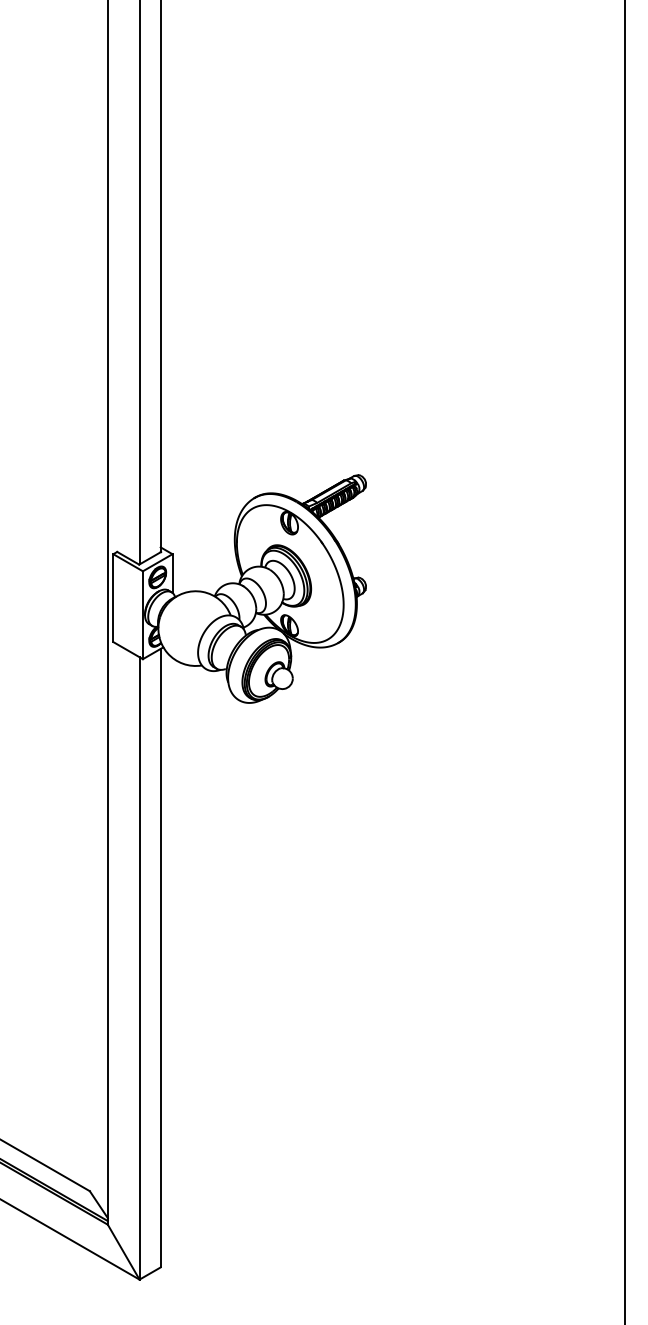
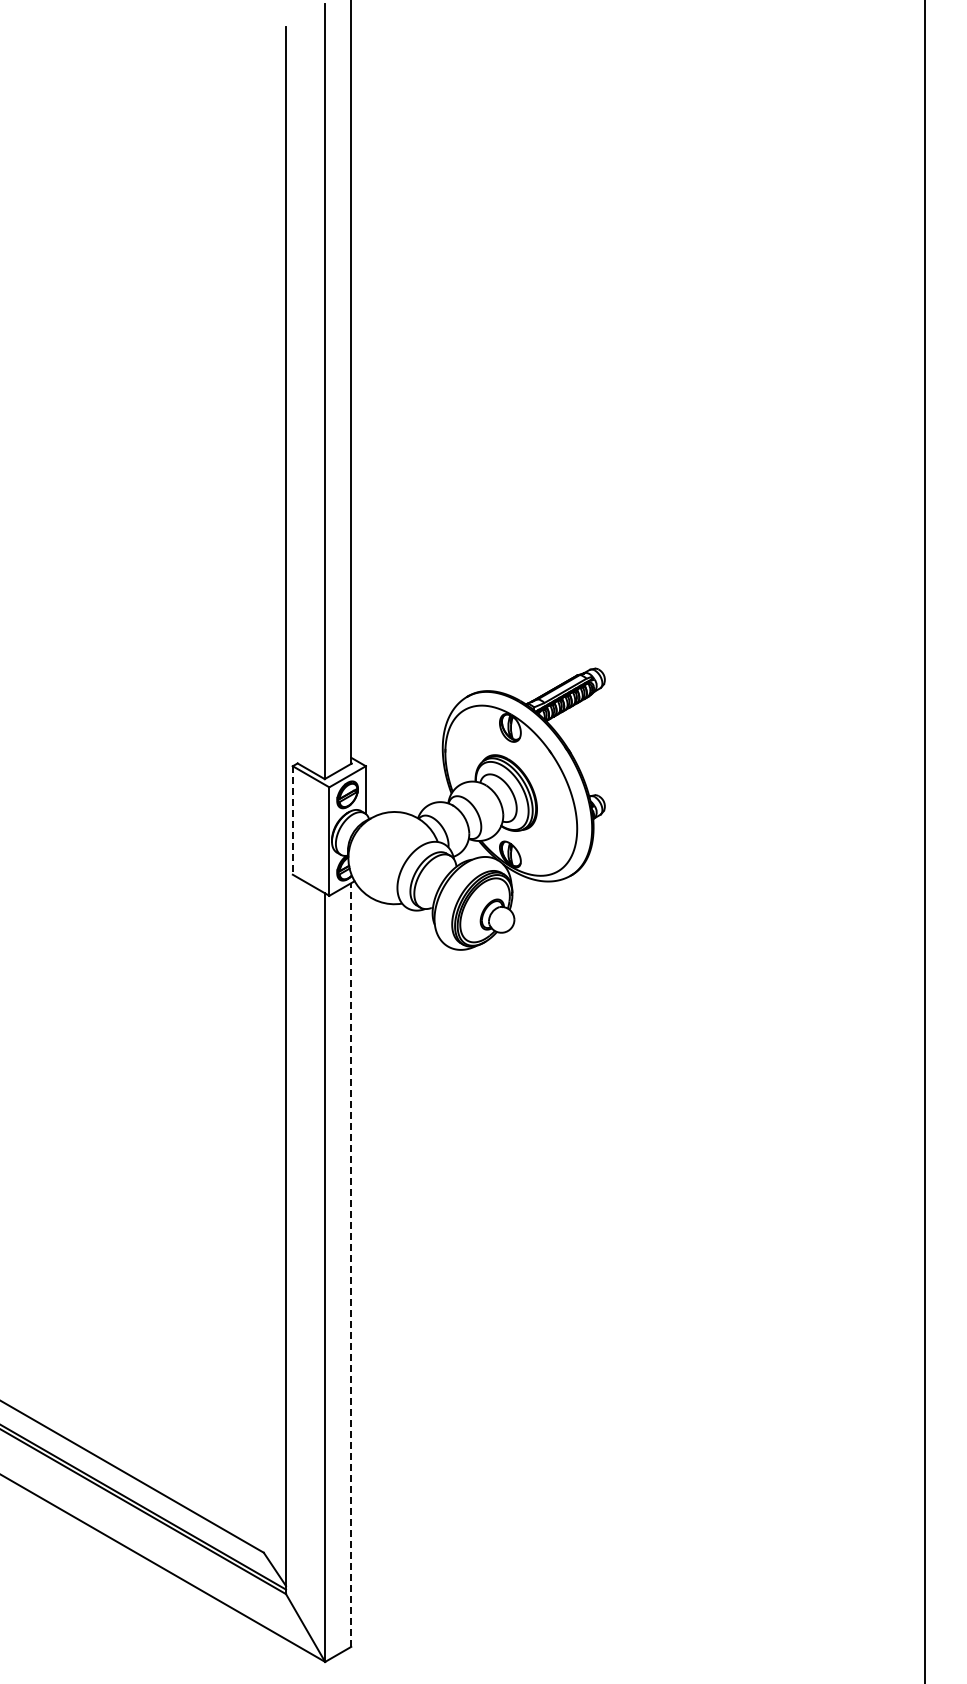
line: (113, 598) -> (292, 820), solid -> dashed
line: (160, 958) -> (351, 1265), solid -> dashed

